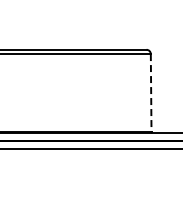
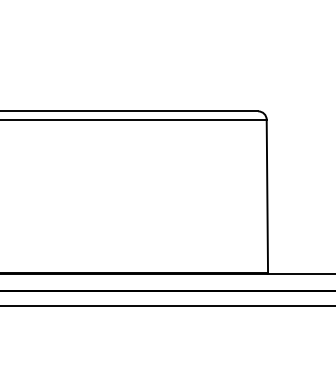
line: (151, 93) -> (268, 196), dashed -> solid

